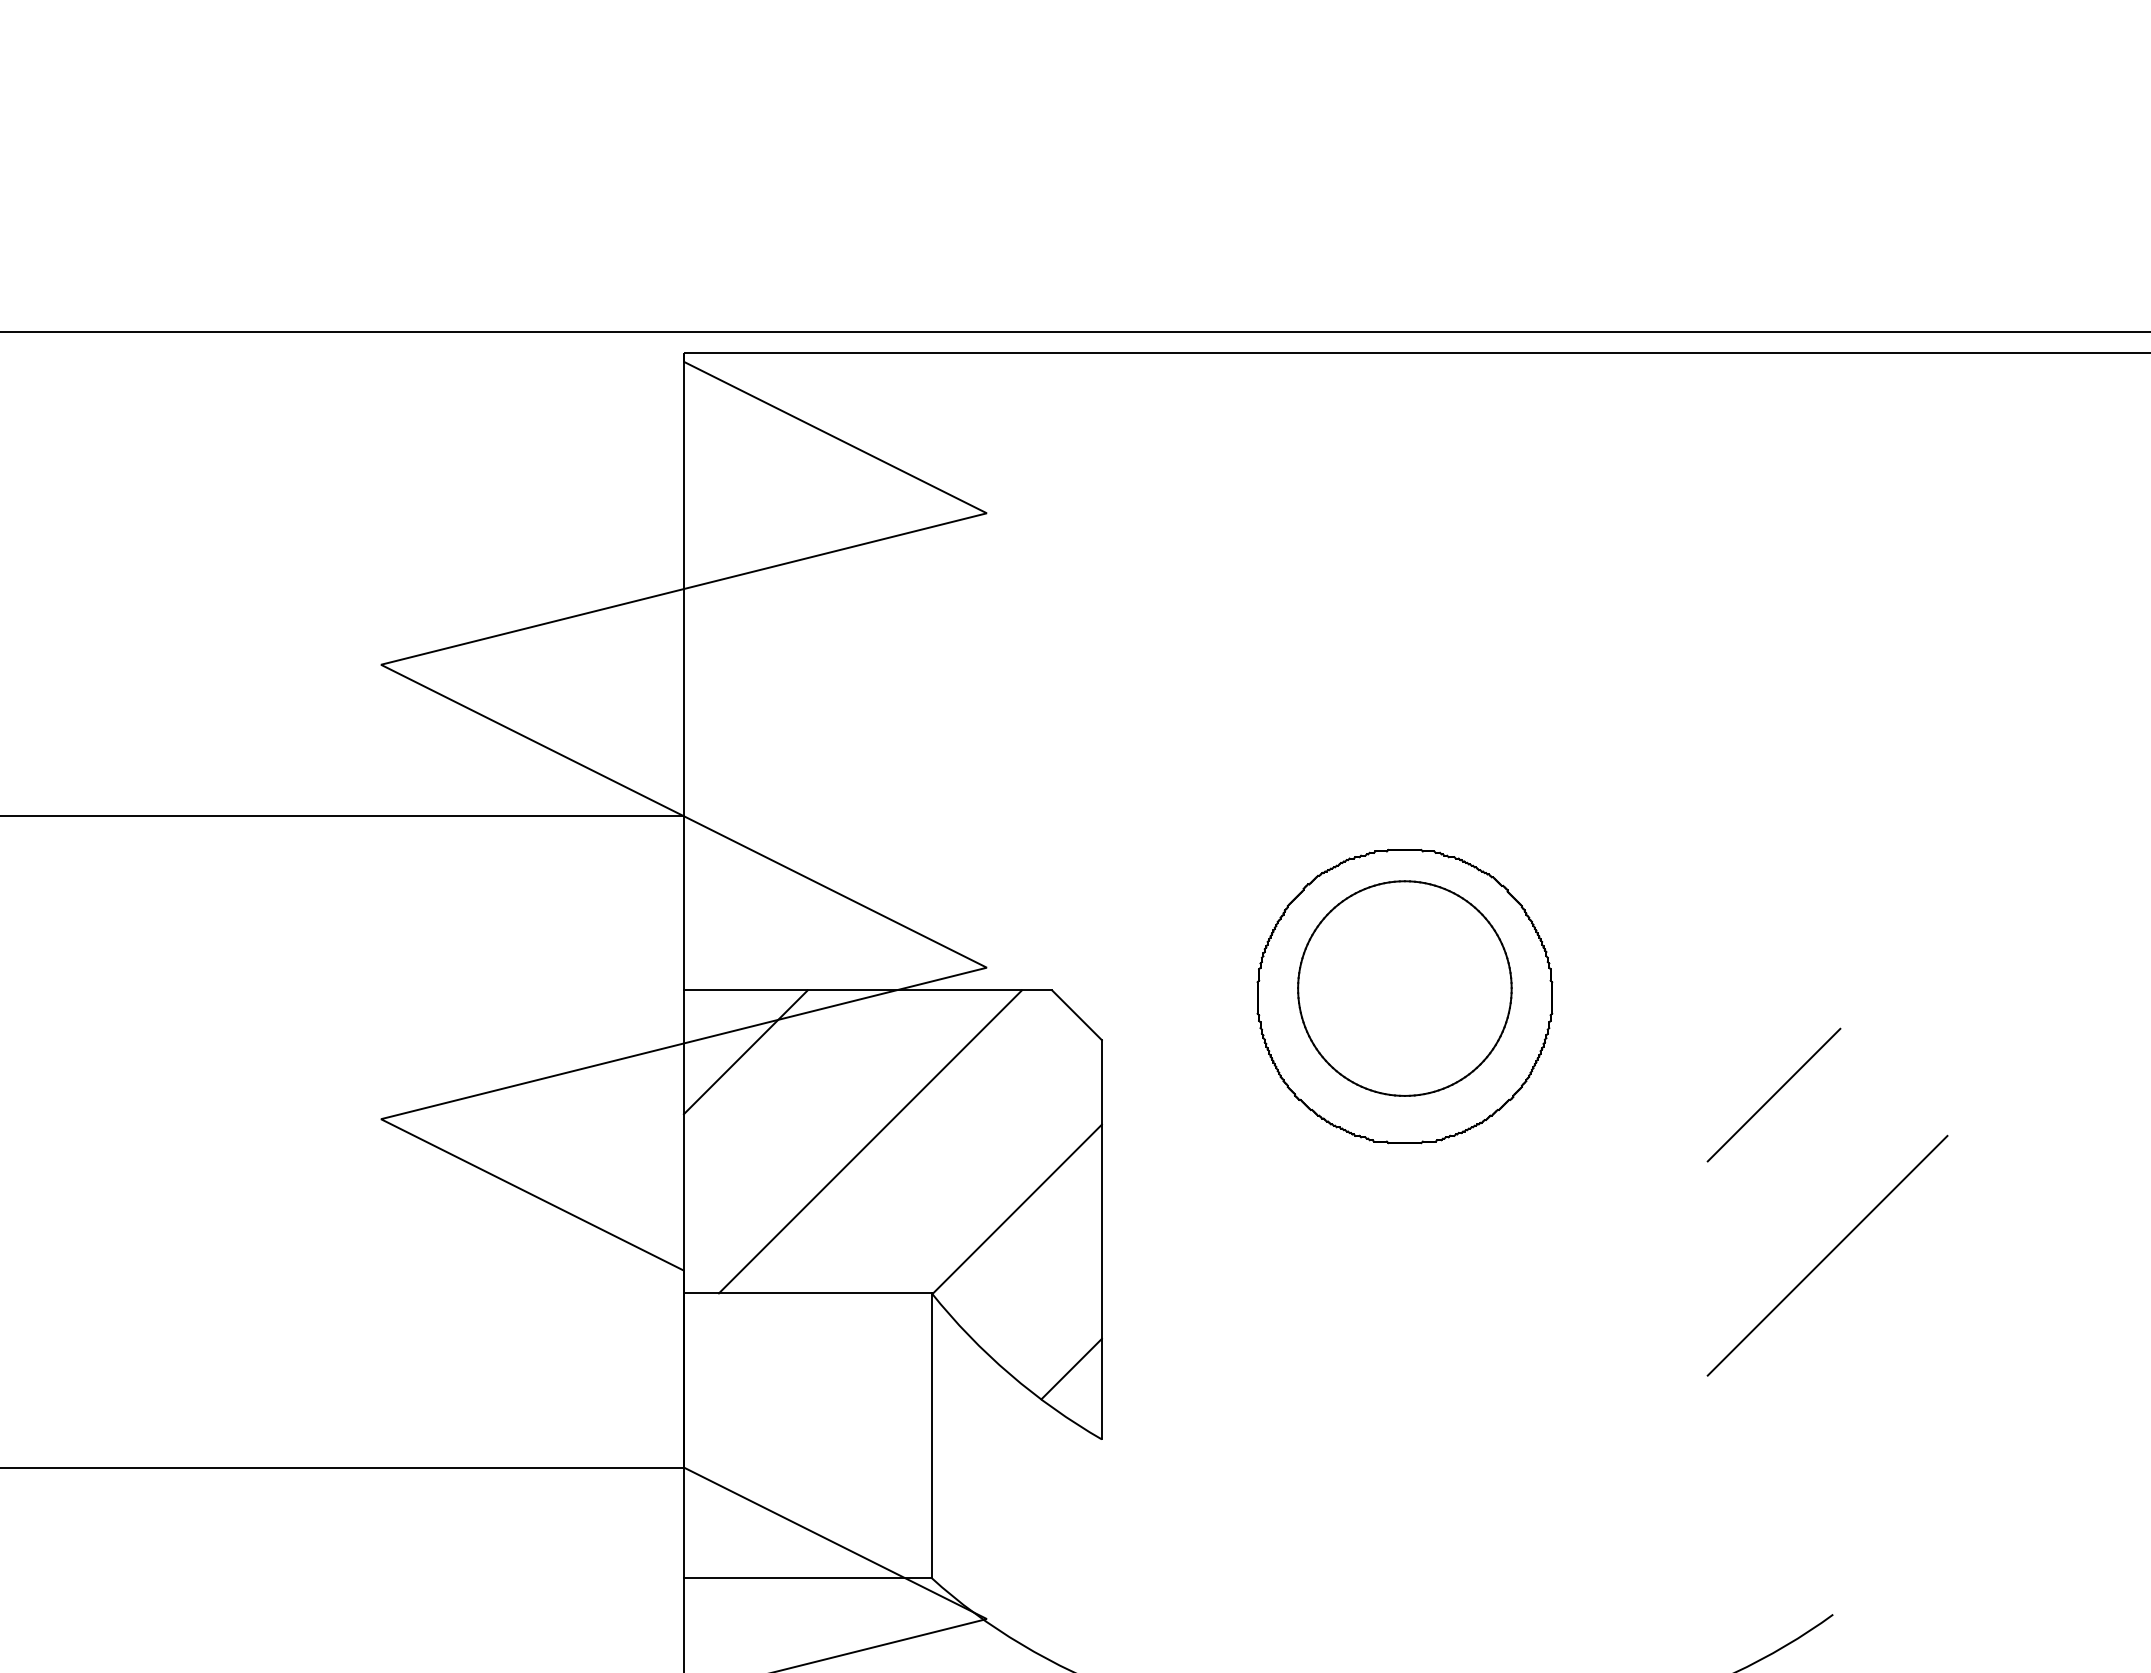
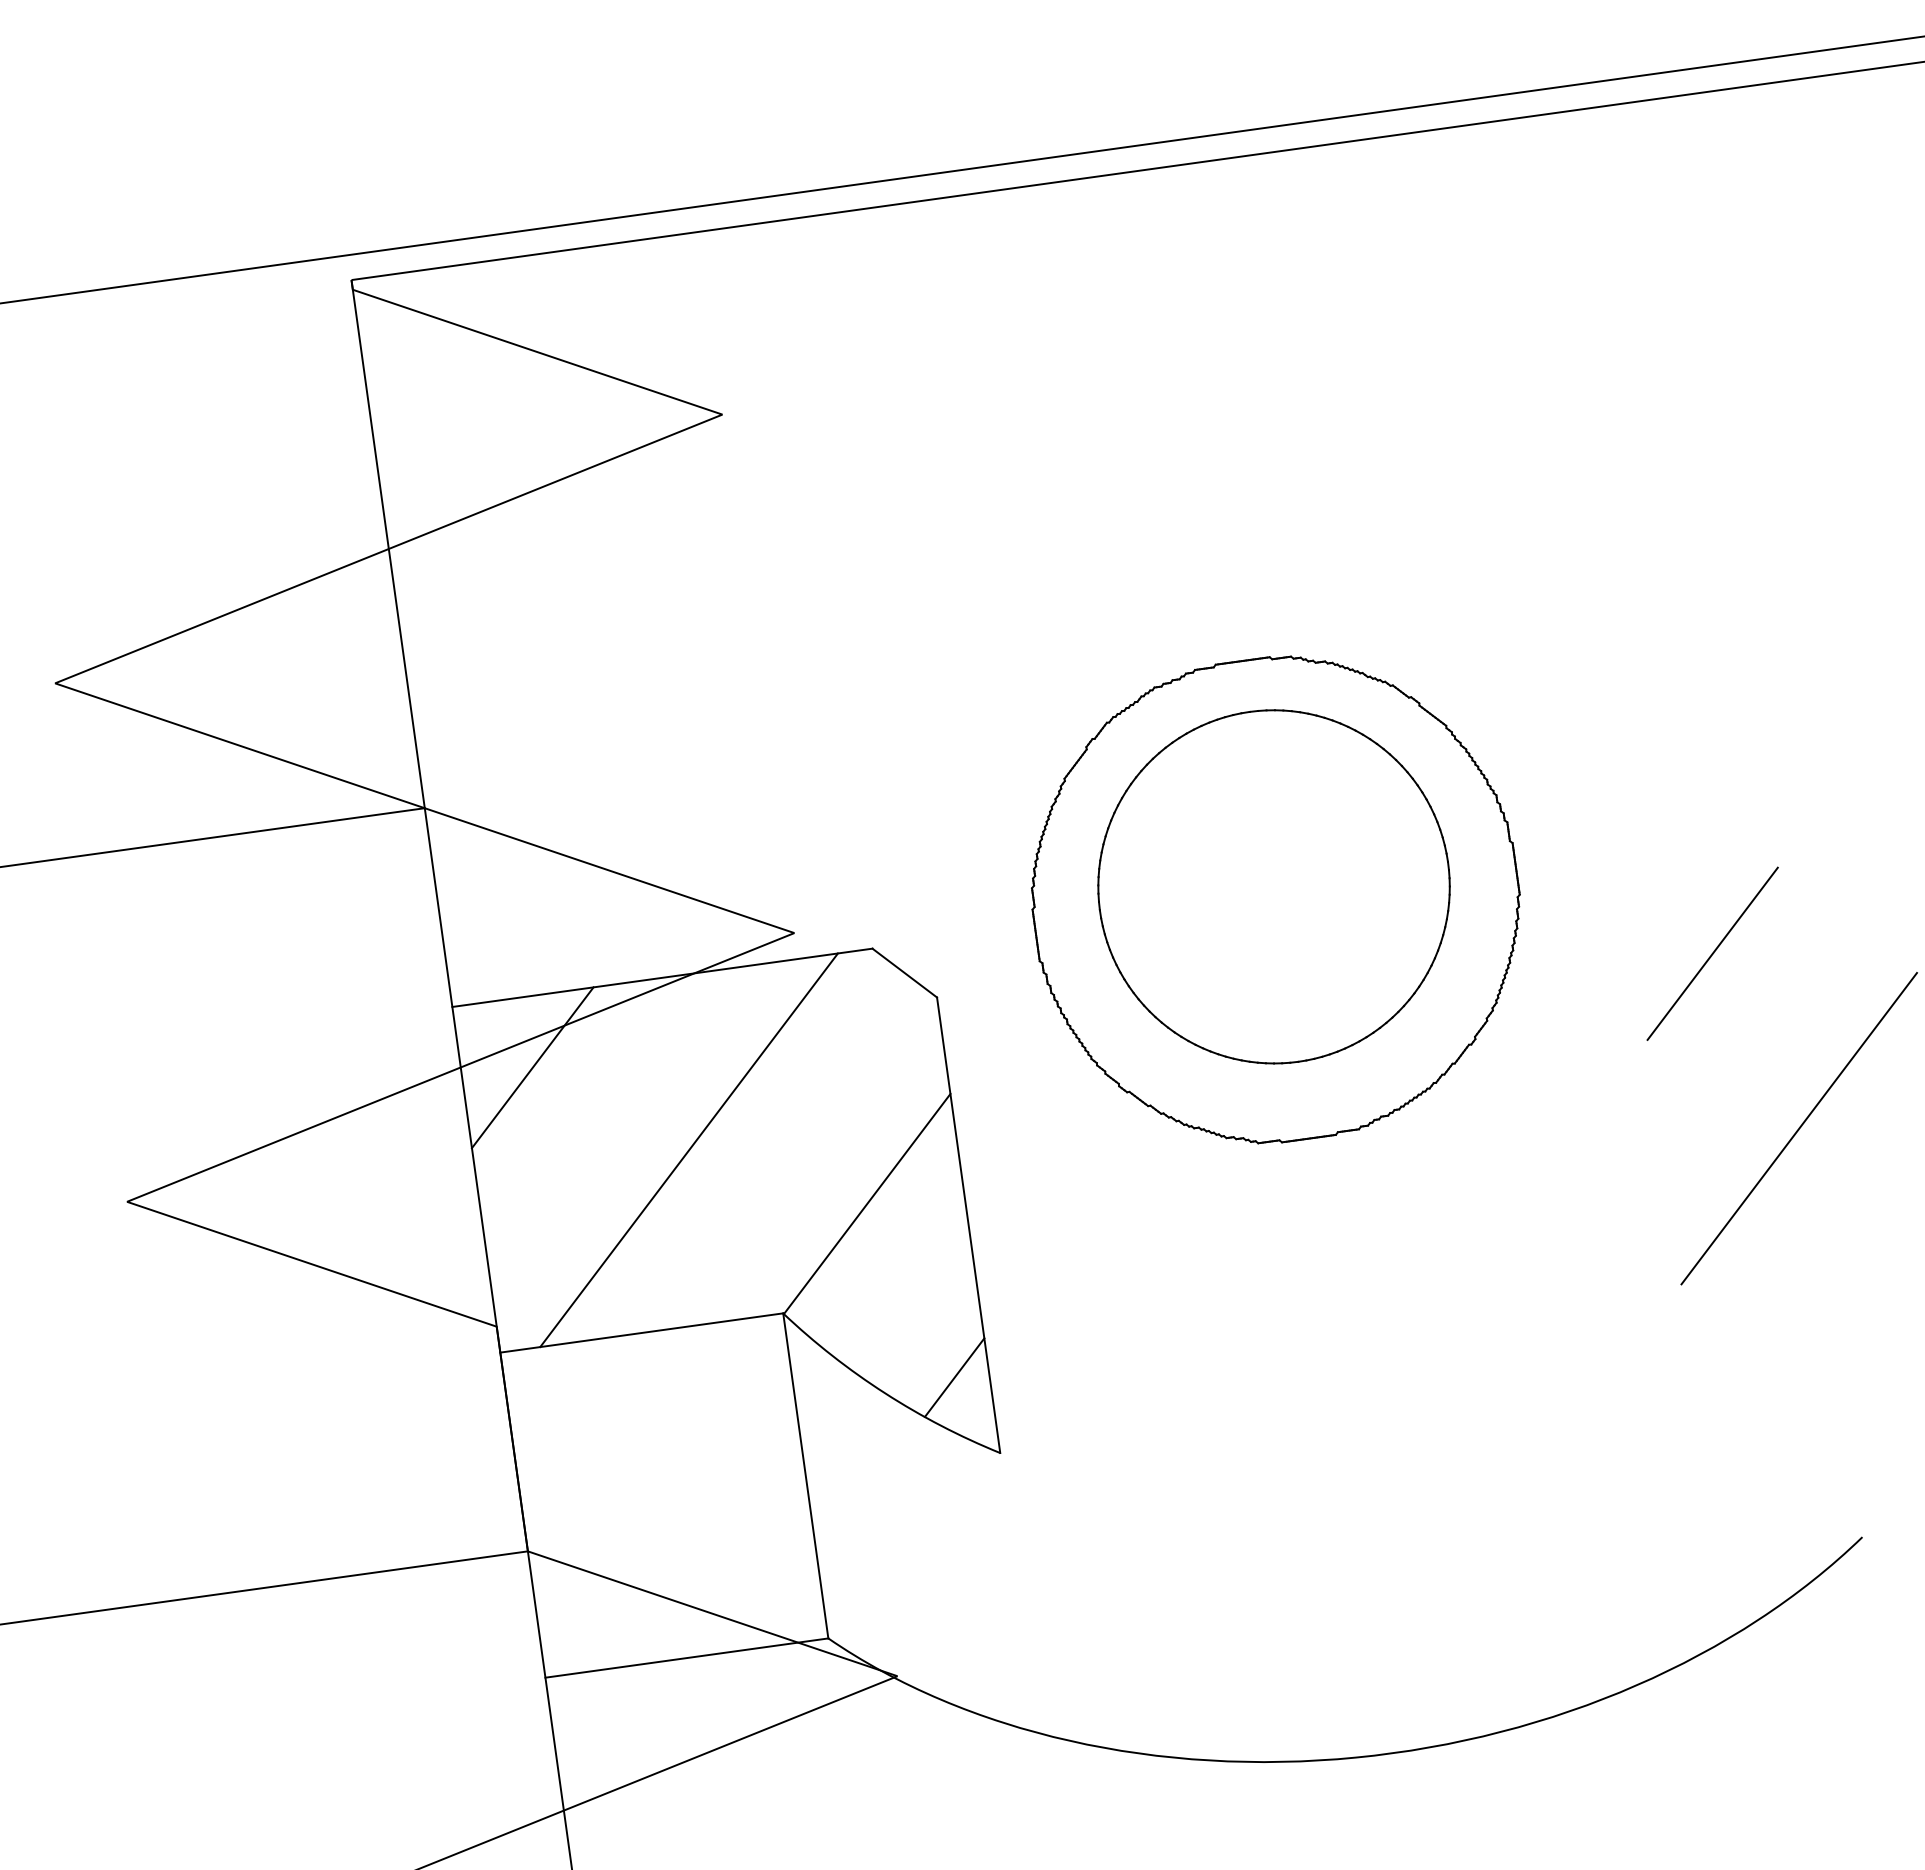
part: (1404, 996) -> (1275, 899), size x1.43

